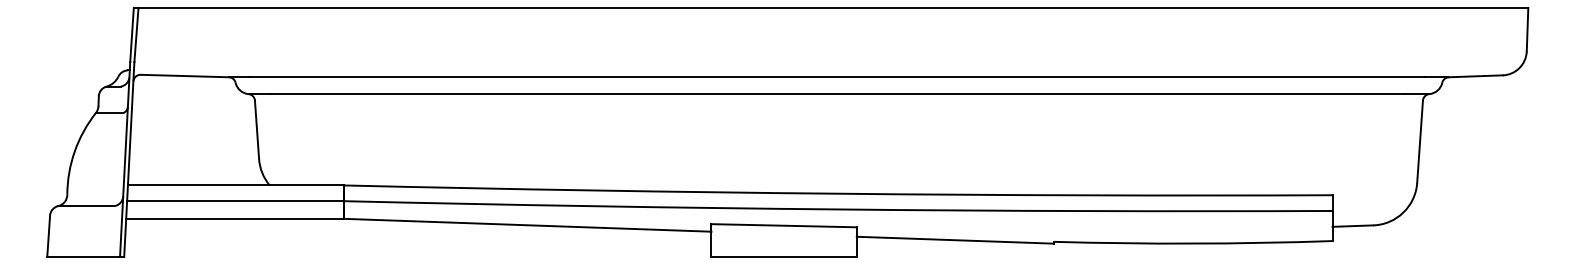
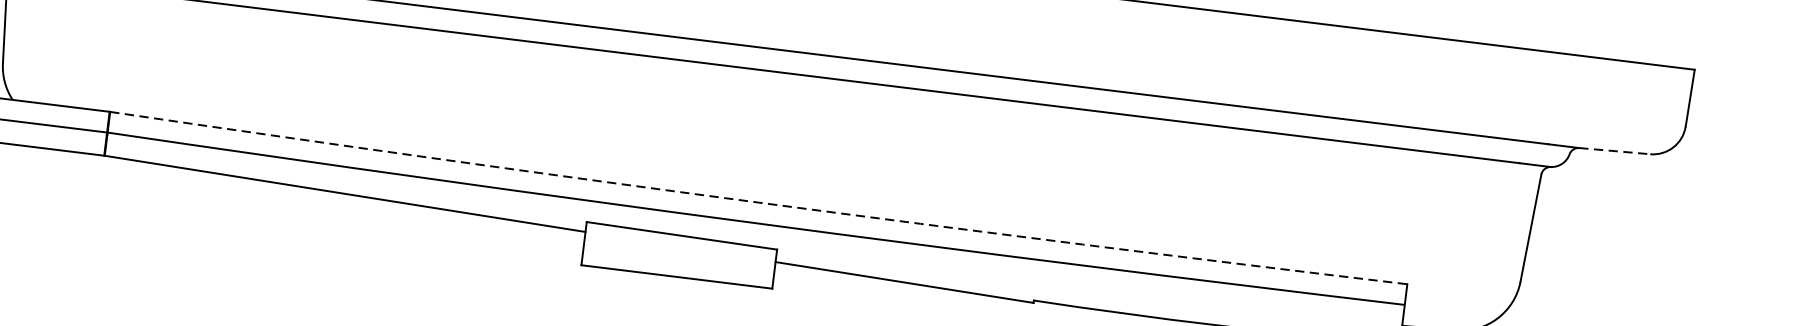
line: (1475, 76) -> (1614, 151), solid -> dashed
arc: (838, 193) -> (758, 202), solid -> dashed

